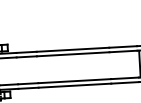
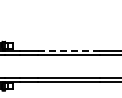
line: (72, 49) -> (68, 50), solid -> dashed

